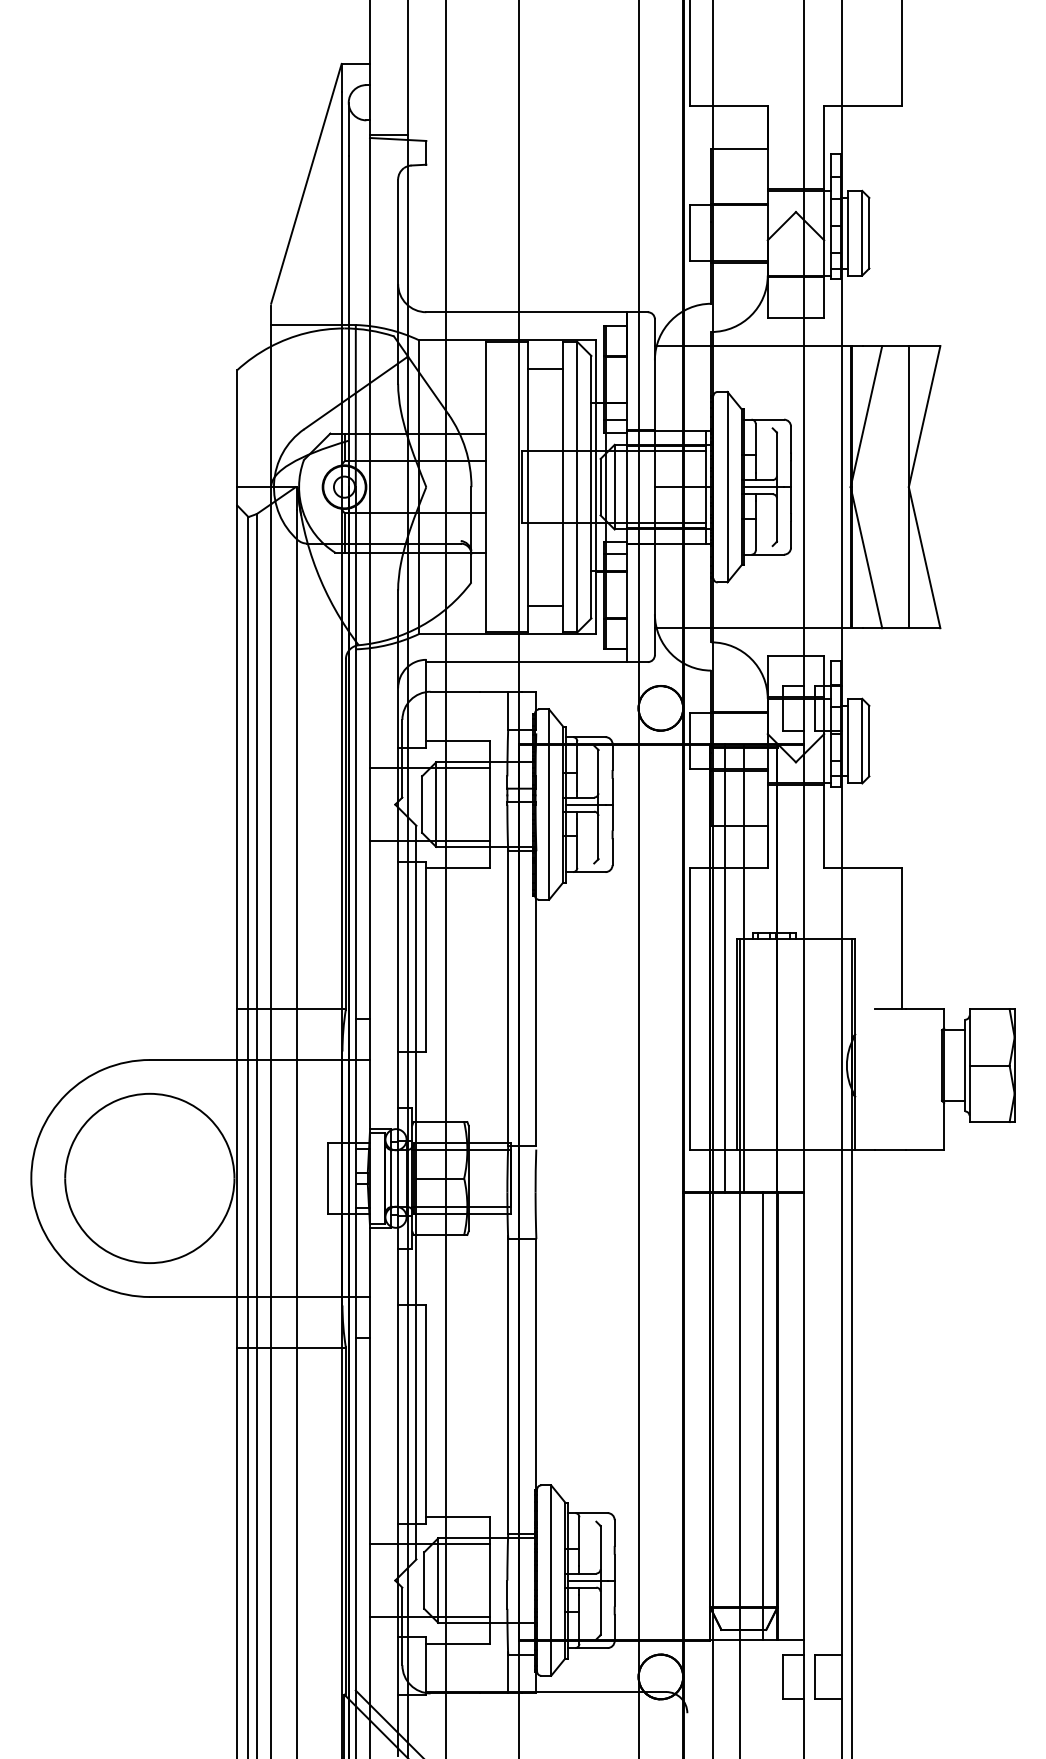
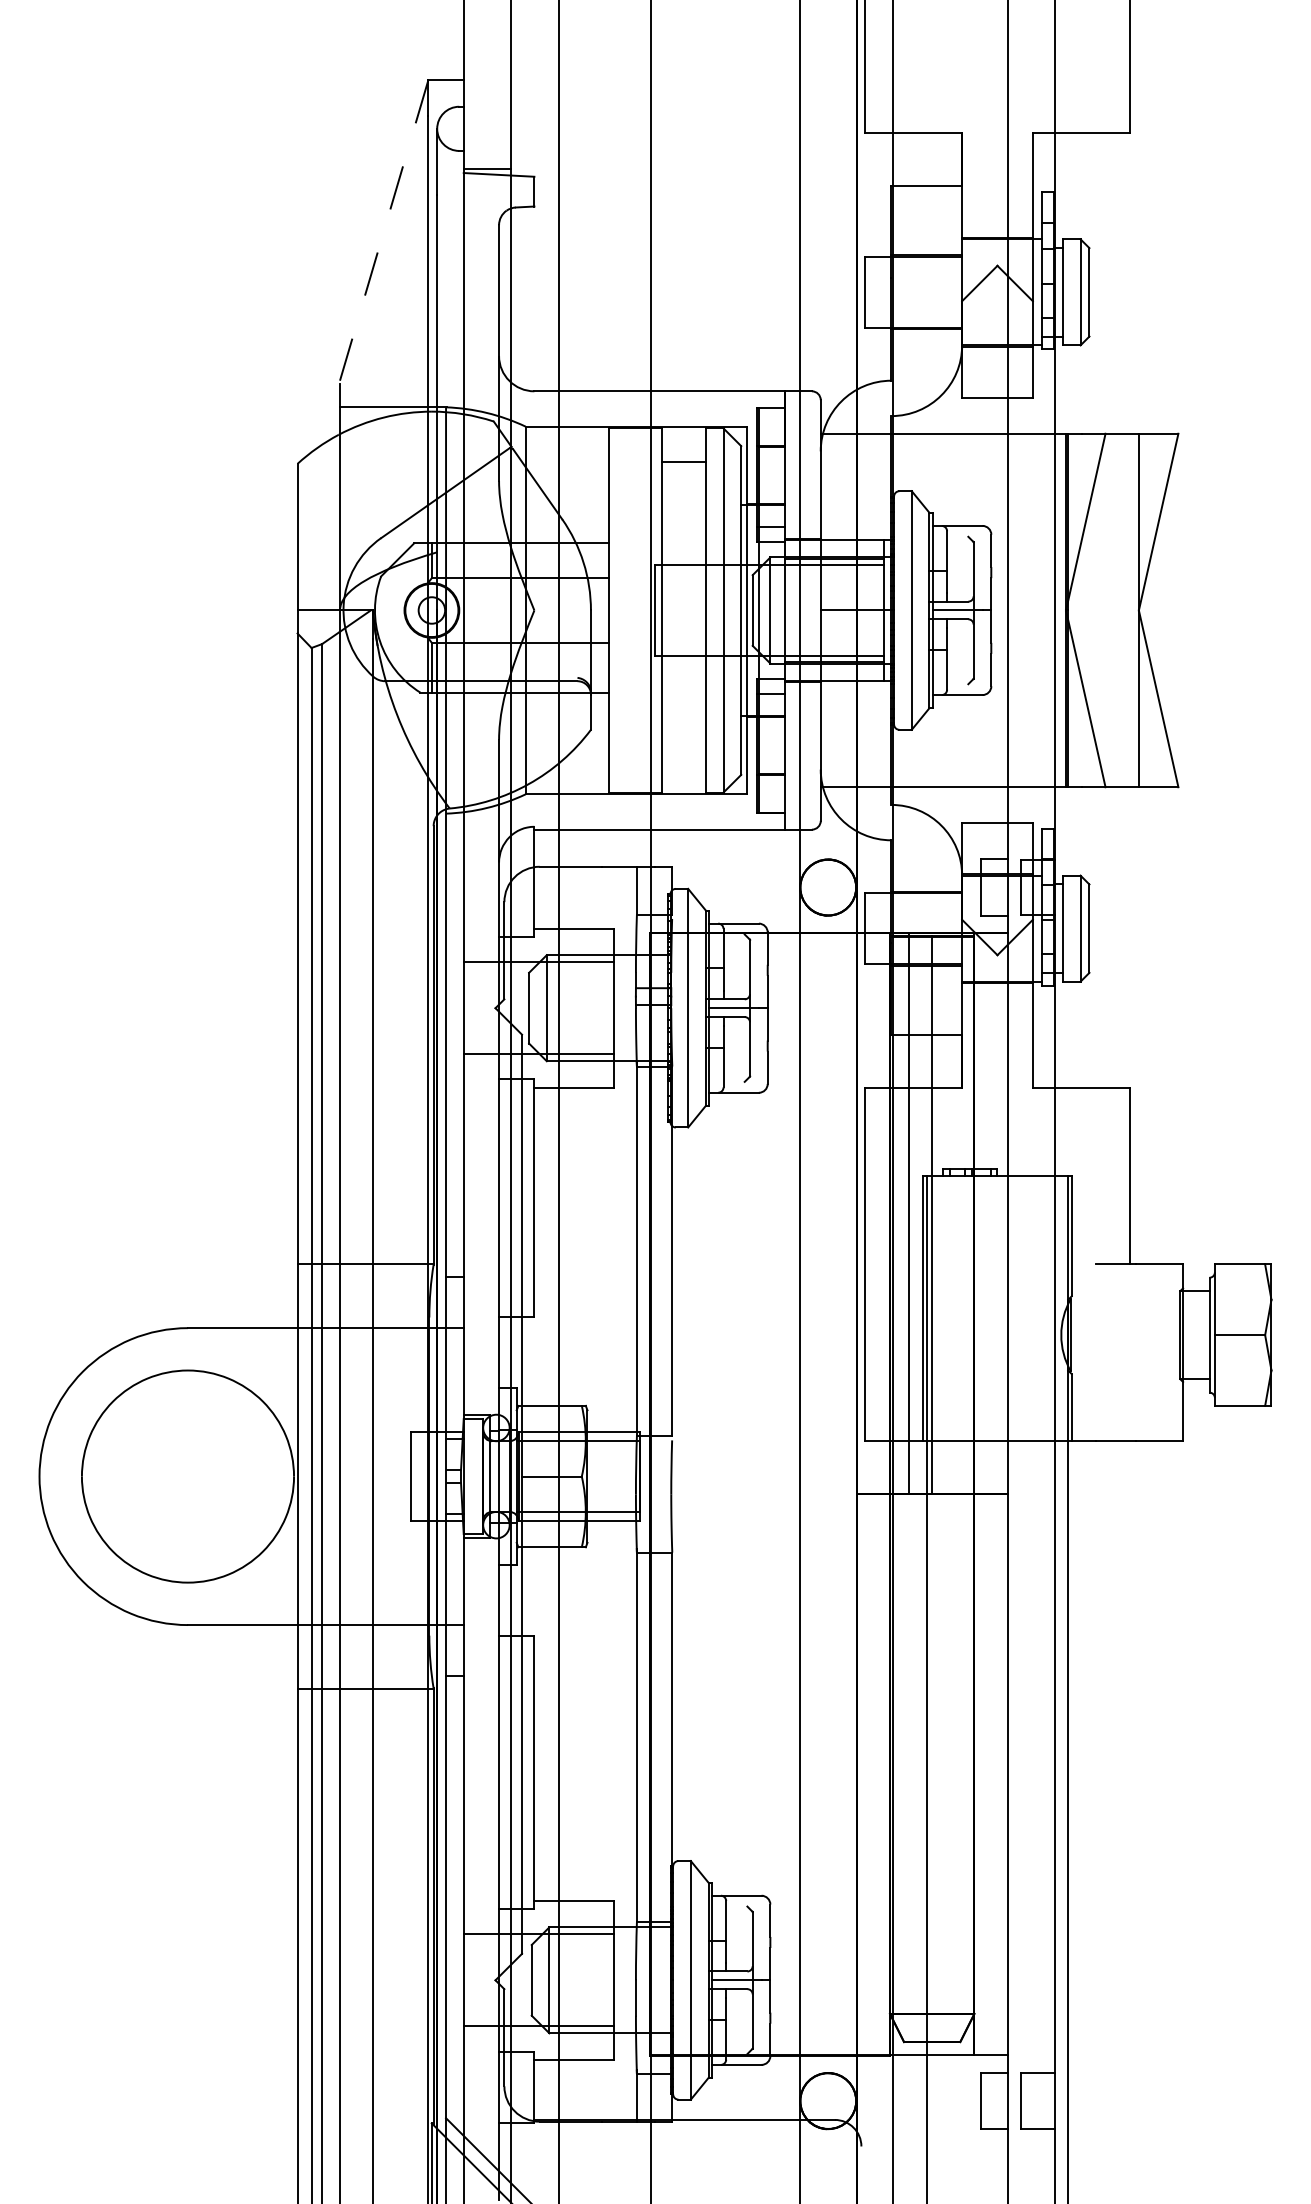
line: (306, 183) -> (384, 230), solid -> dashed
line: (545, 605) -> (683, 758), removed
line: (762, 1416) -> (955, 1774), removed

